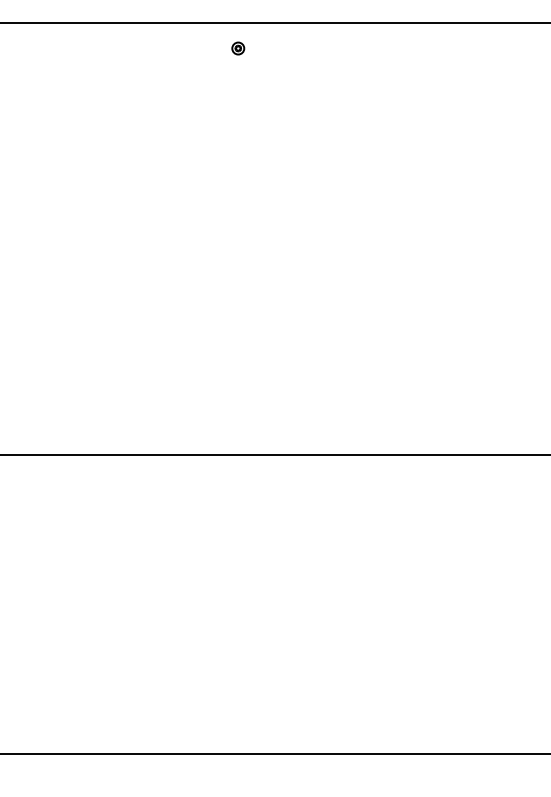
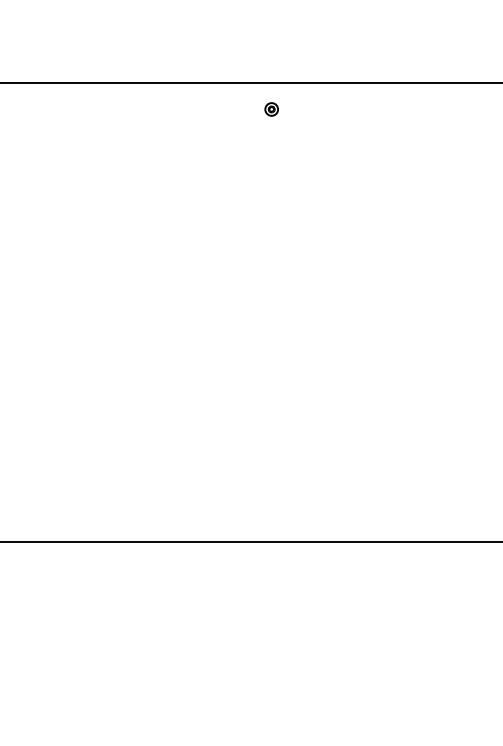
part: (238, 48) -> (271, 109), moved

